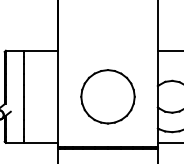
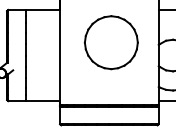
part: (107, 96) -> (110, 42), moved

